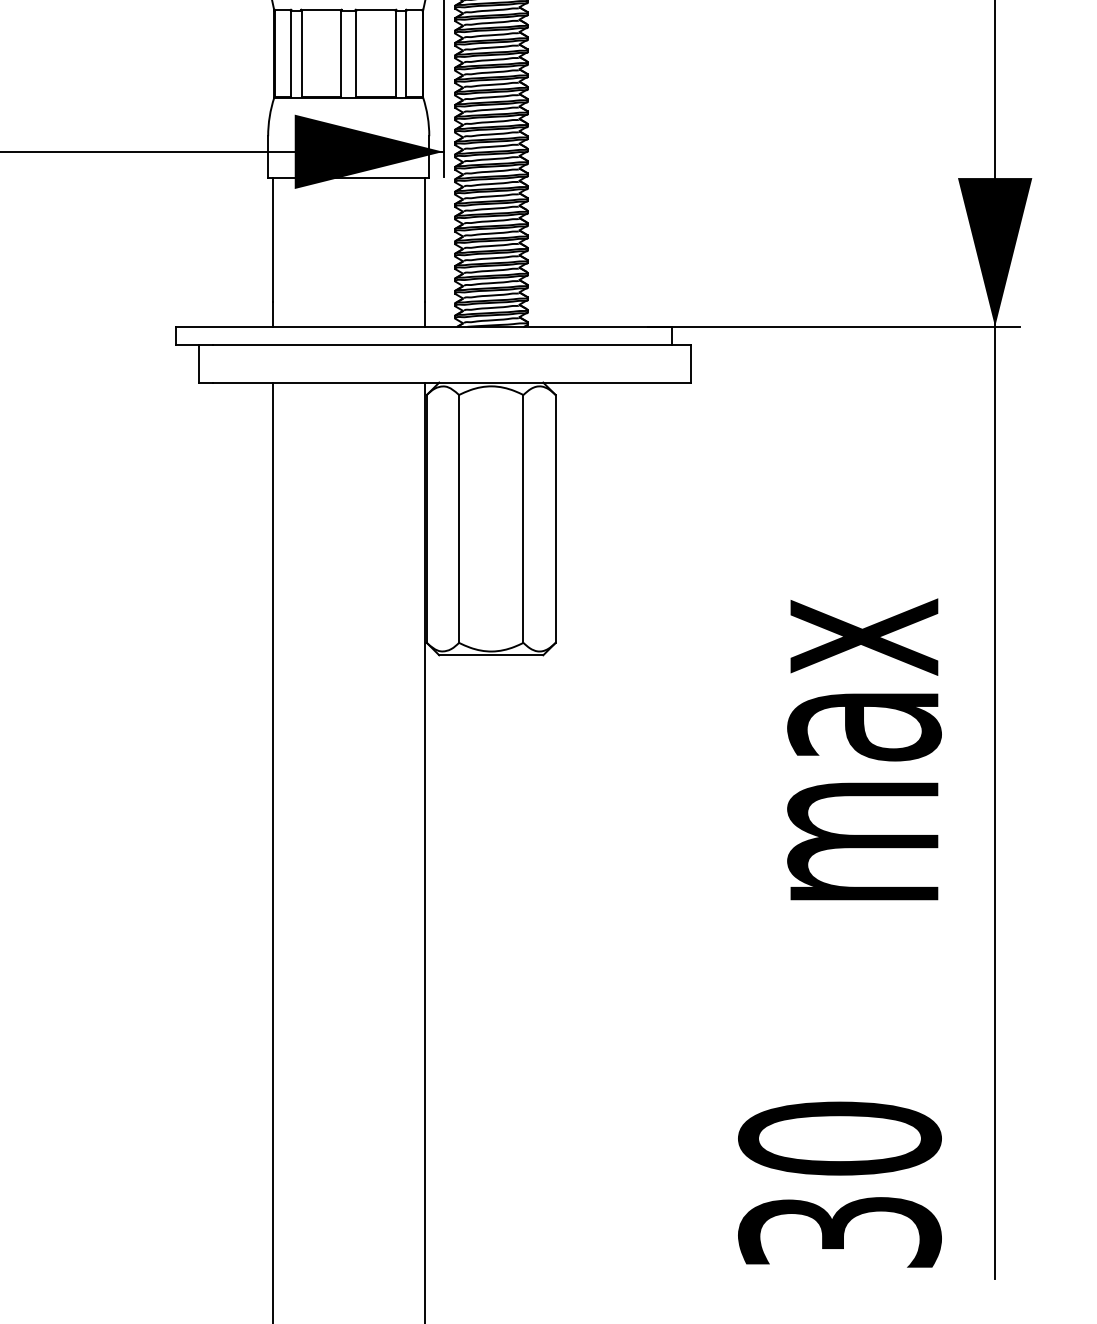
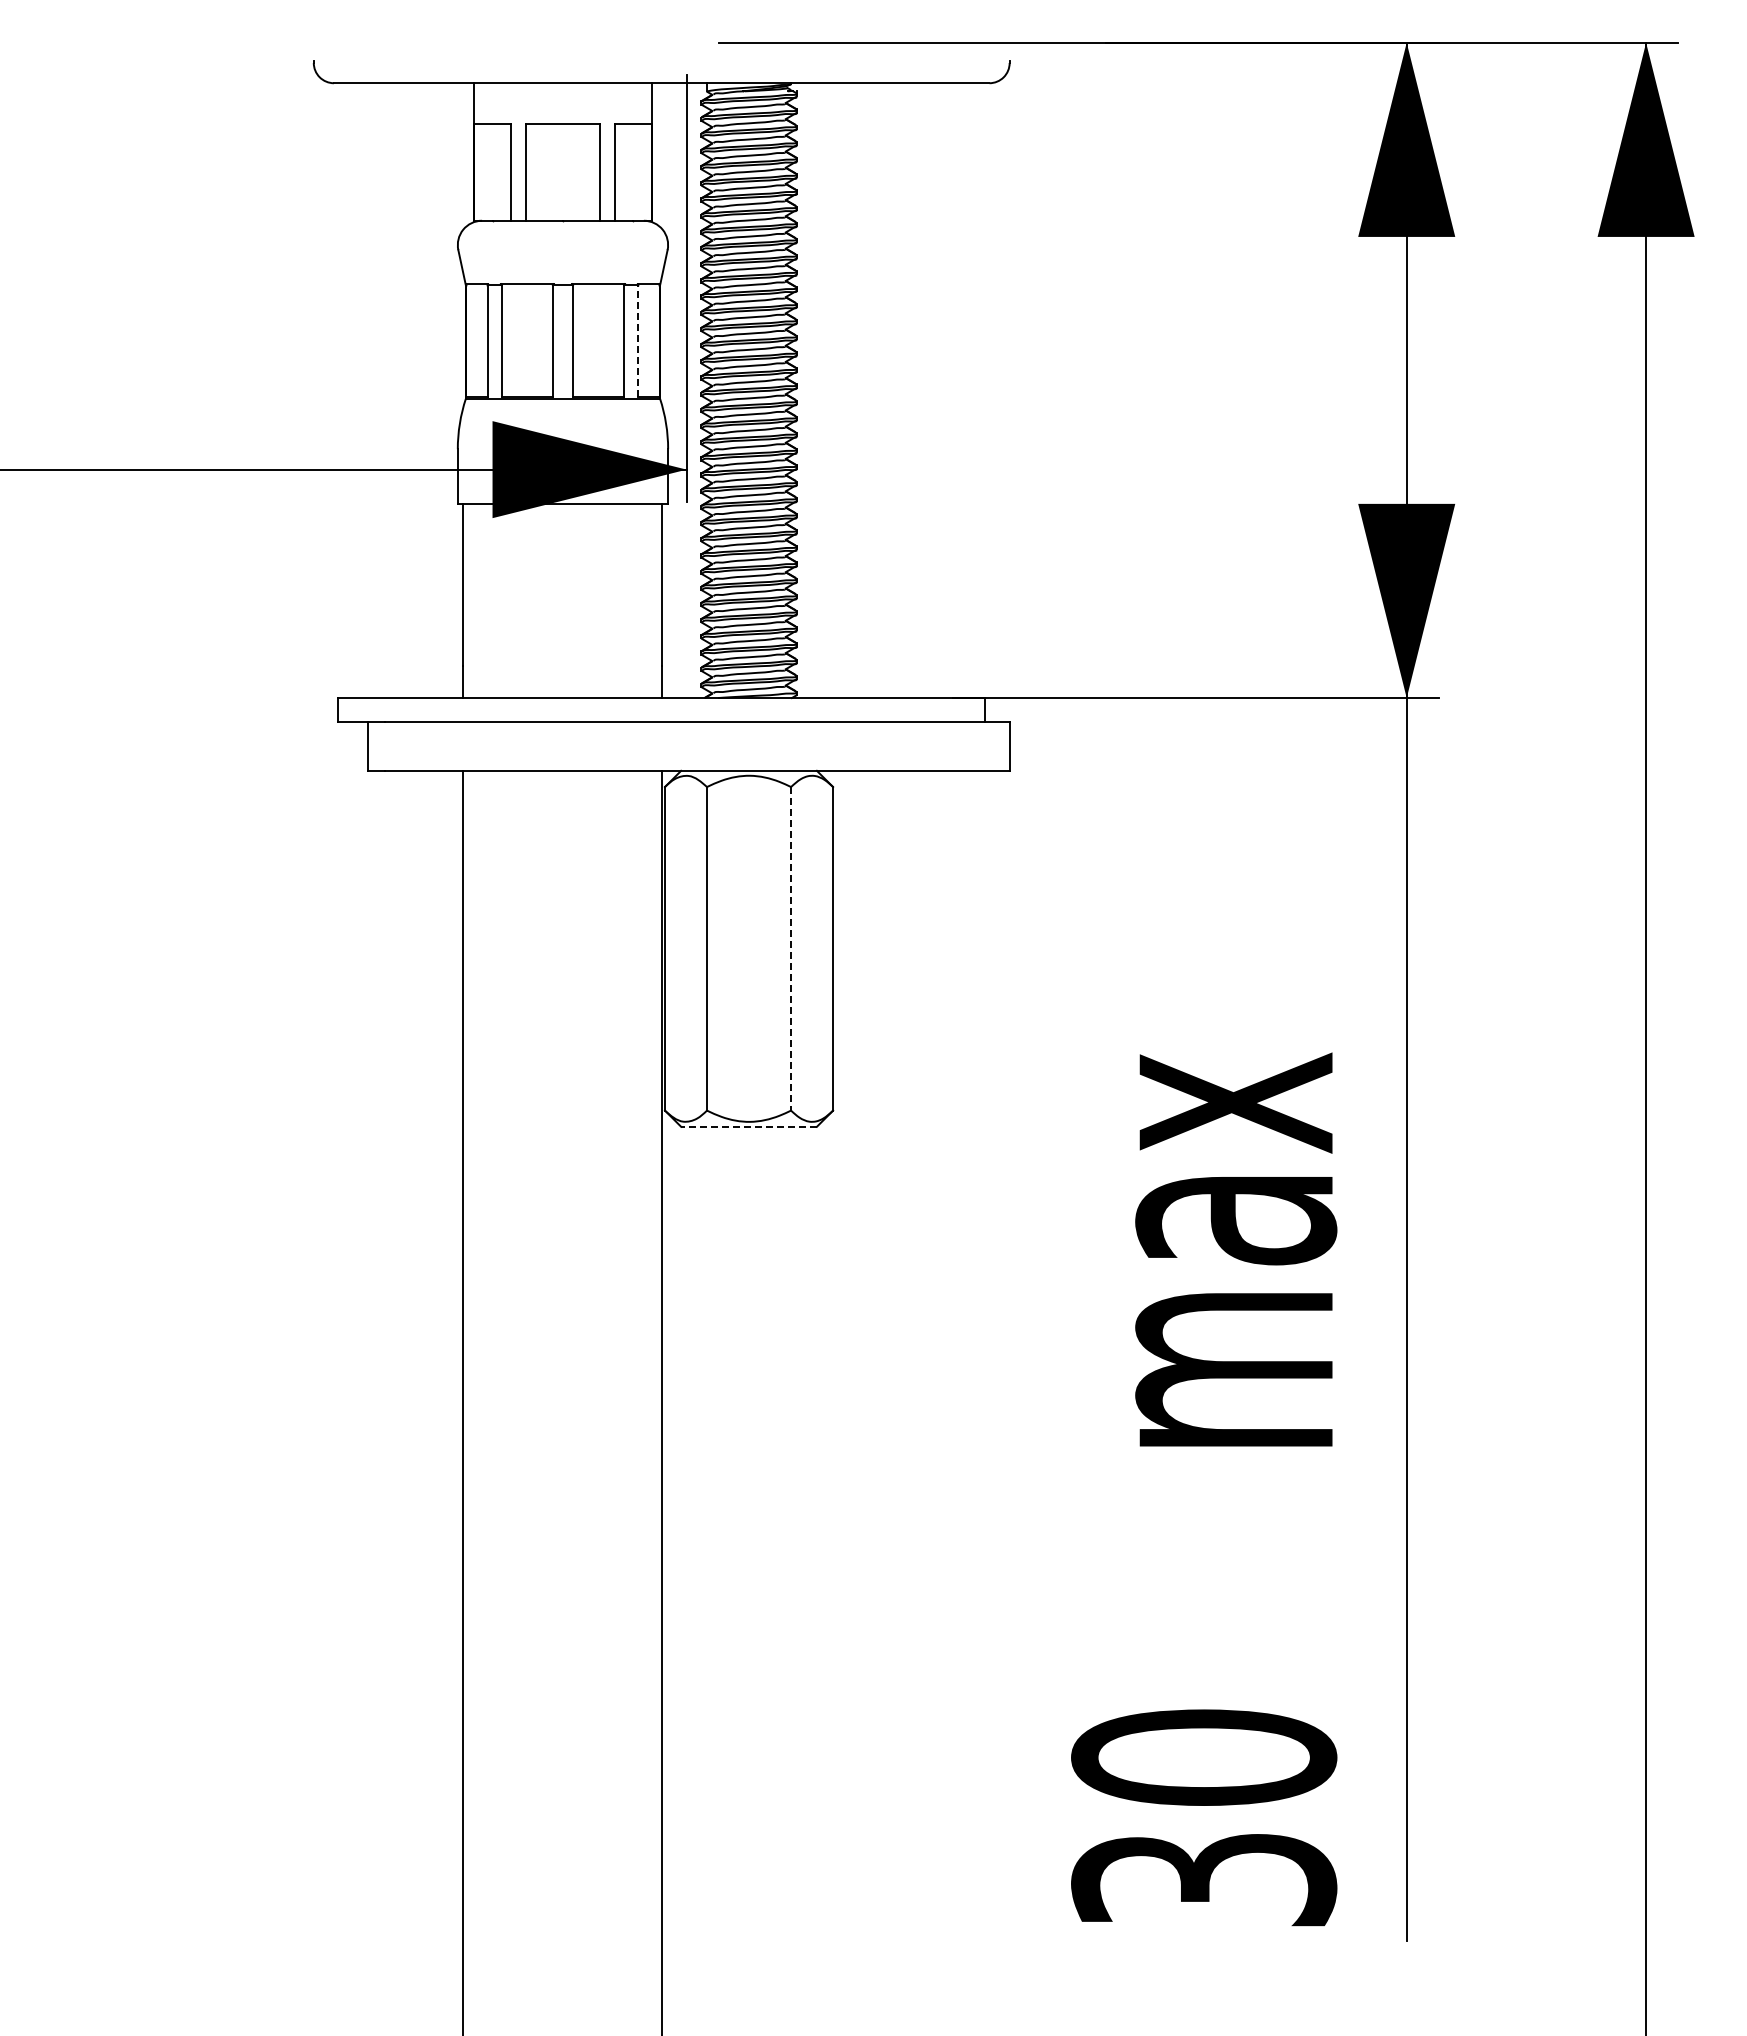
line: (406, 53) -> (638, 341), solid -> dashed
line: (523, 518) -> (791, 948), solid -> dashed
line: (491, 655) -> (749, 1126), solid -> dashed

